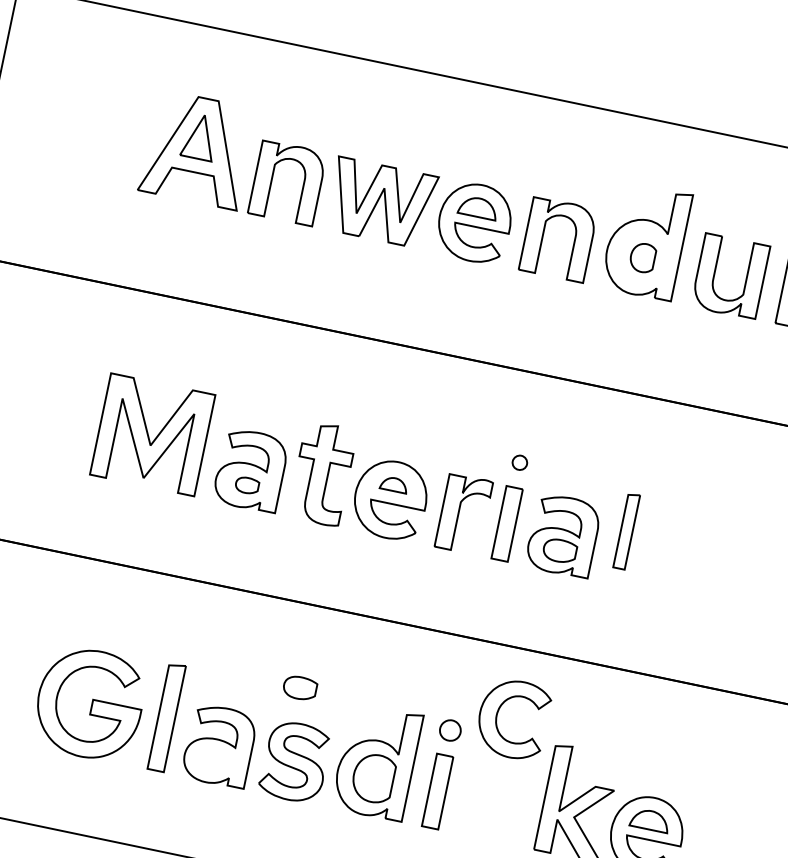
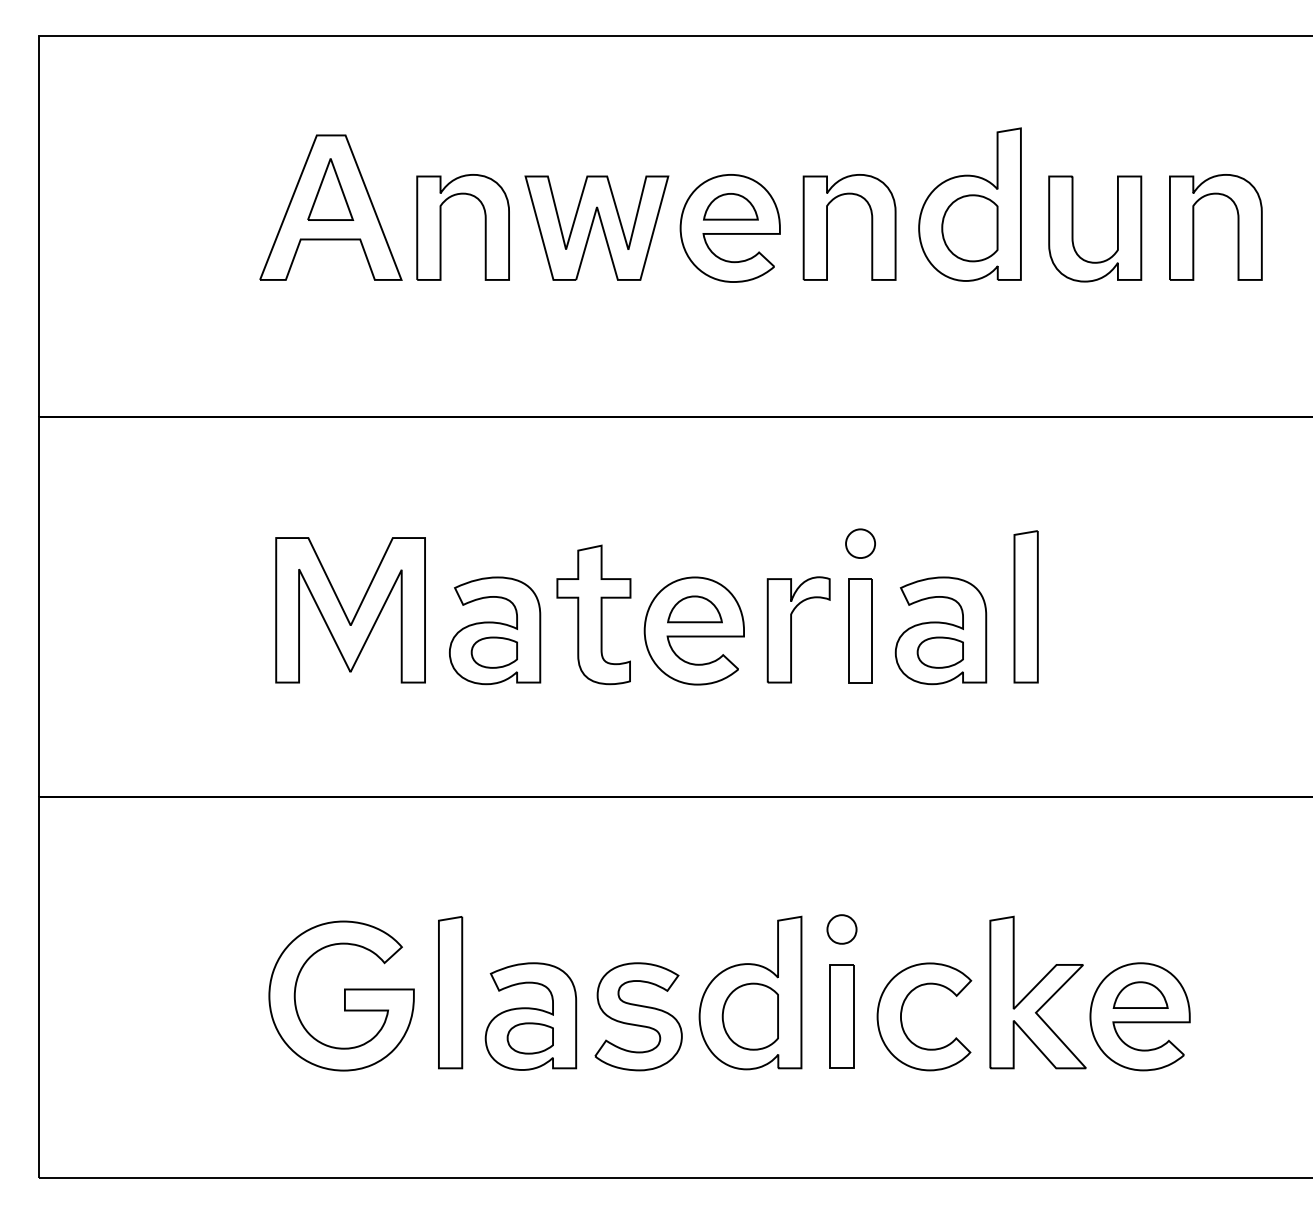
part: (642, 257) -> (969, 228), size x1.67
part: (519, 462) -> (860, 543), size x1.43
part: (393, 484) -> (694, 609), size x1.43
part: (246, 485) -> (493, 652), size x1.43
part: (626, 531) -> (1025, 606), size x1.43
part: (299, 688) -> (529, 1038), moved
part: (498, 712) -> (902, 1012), moved

